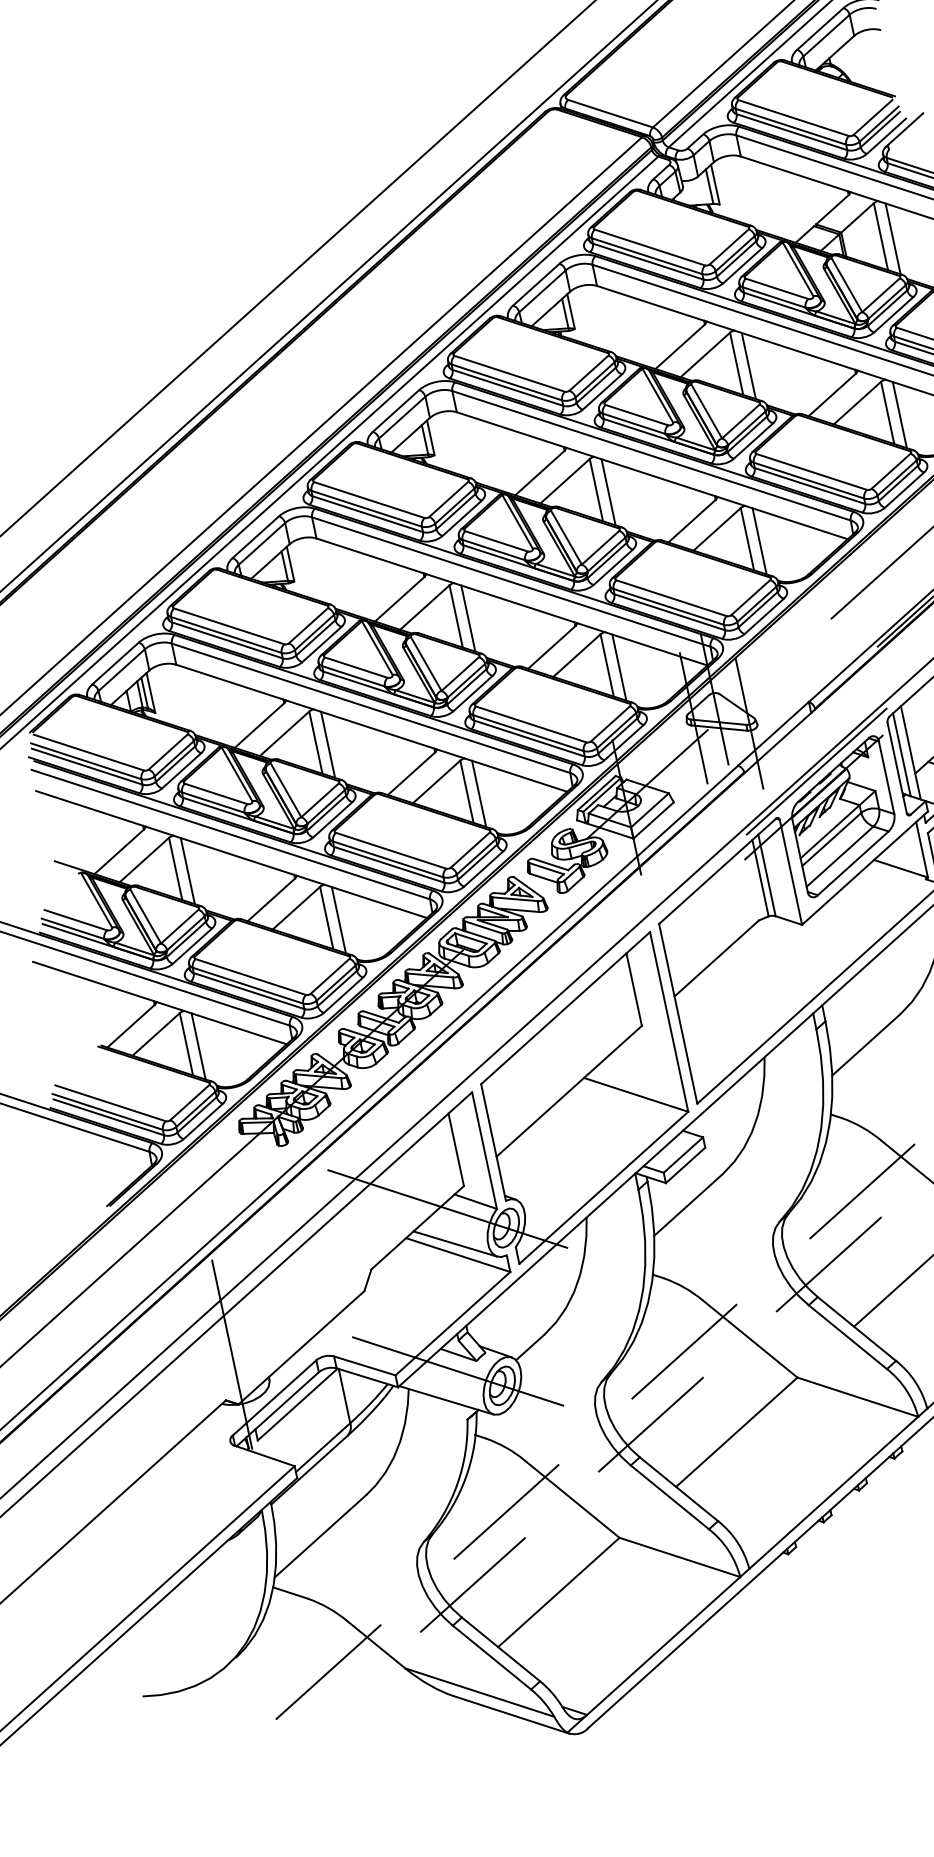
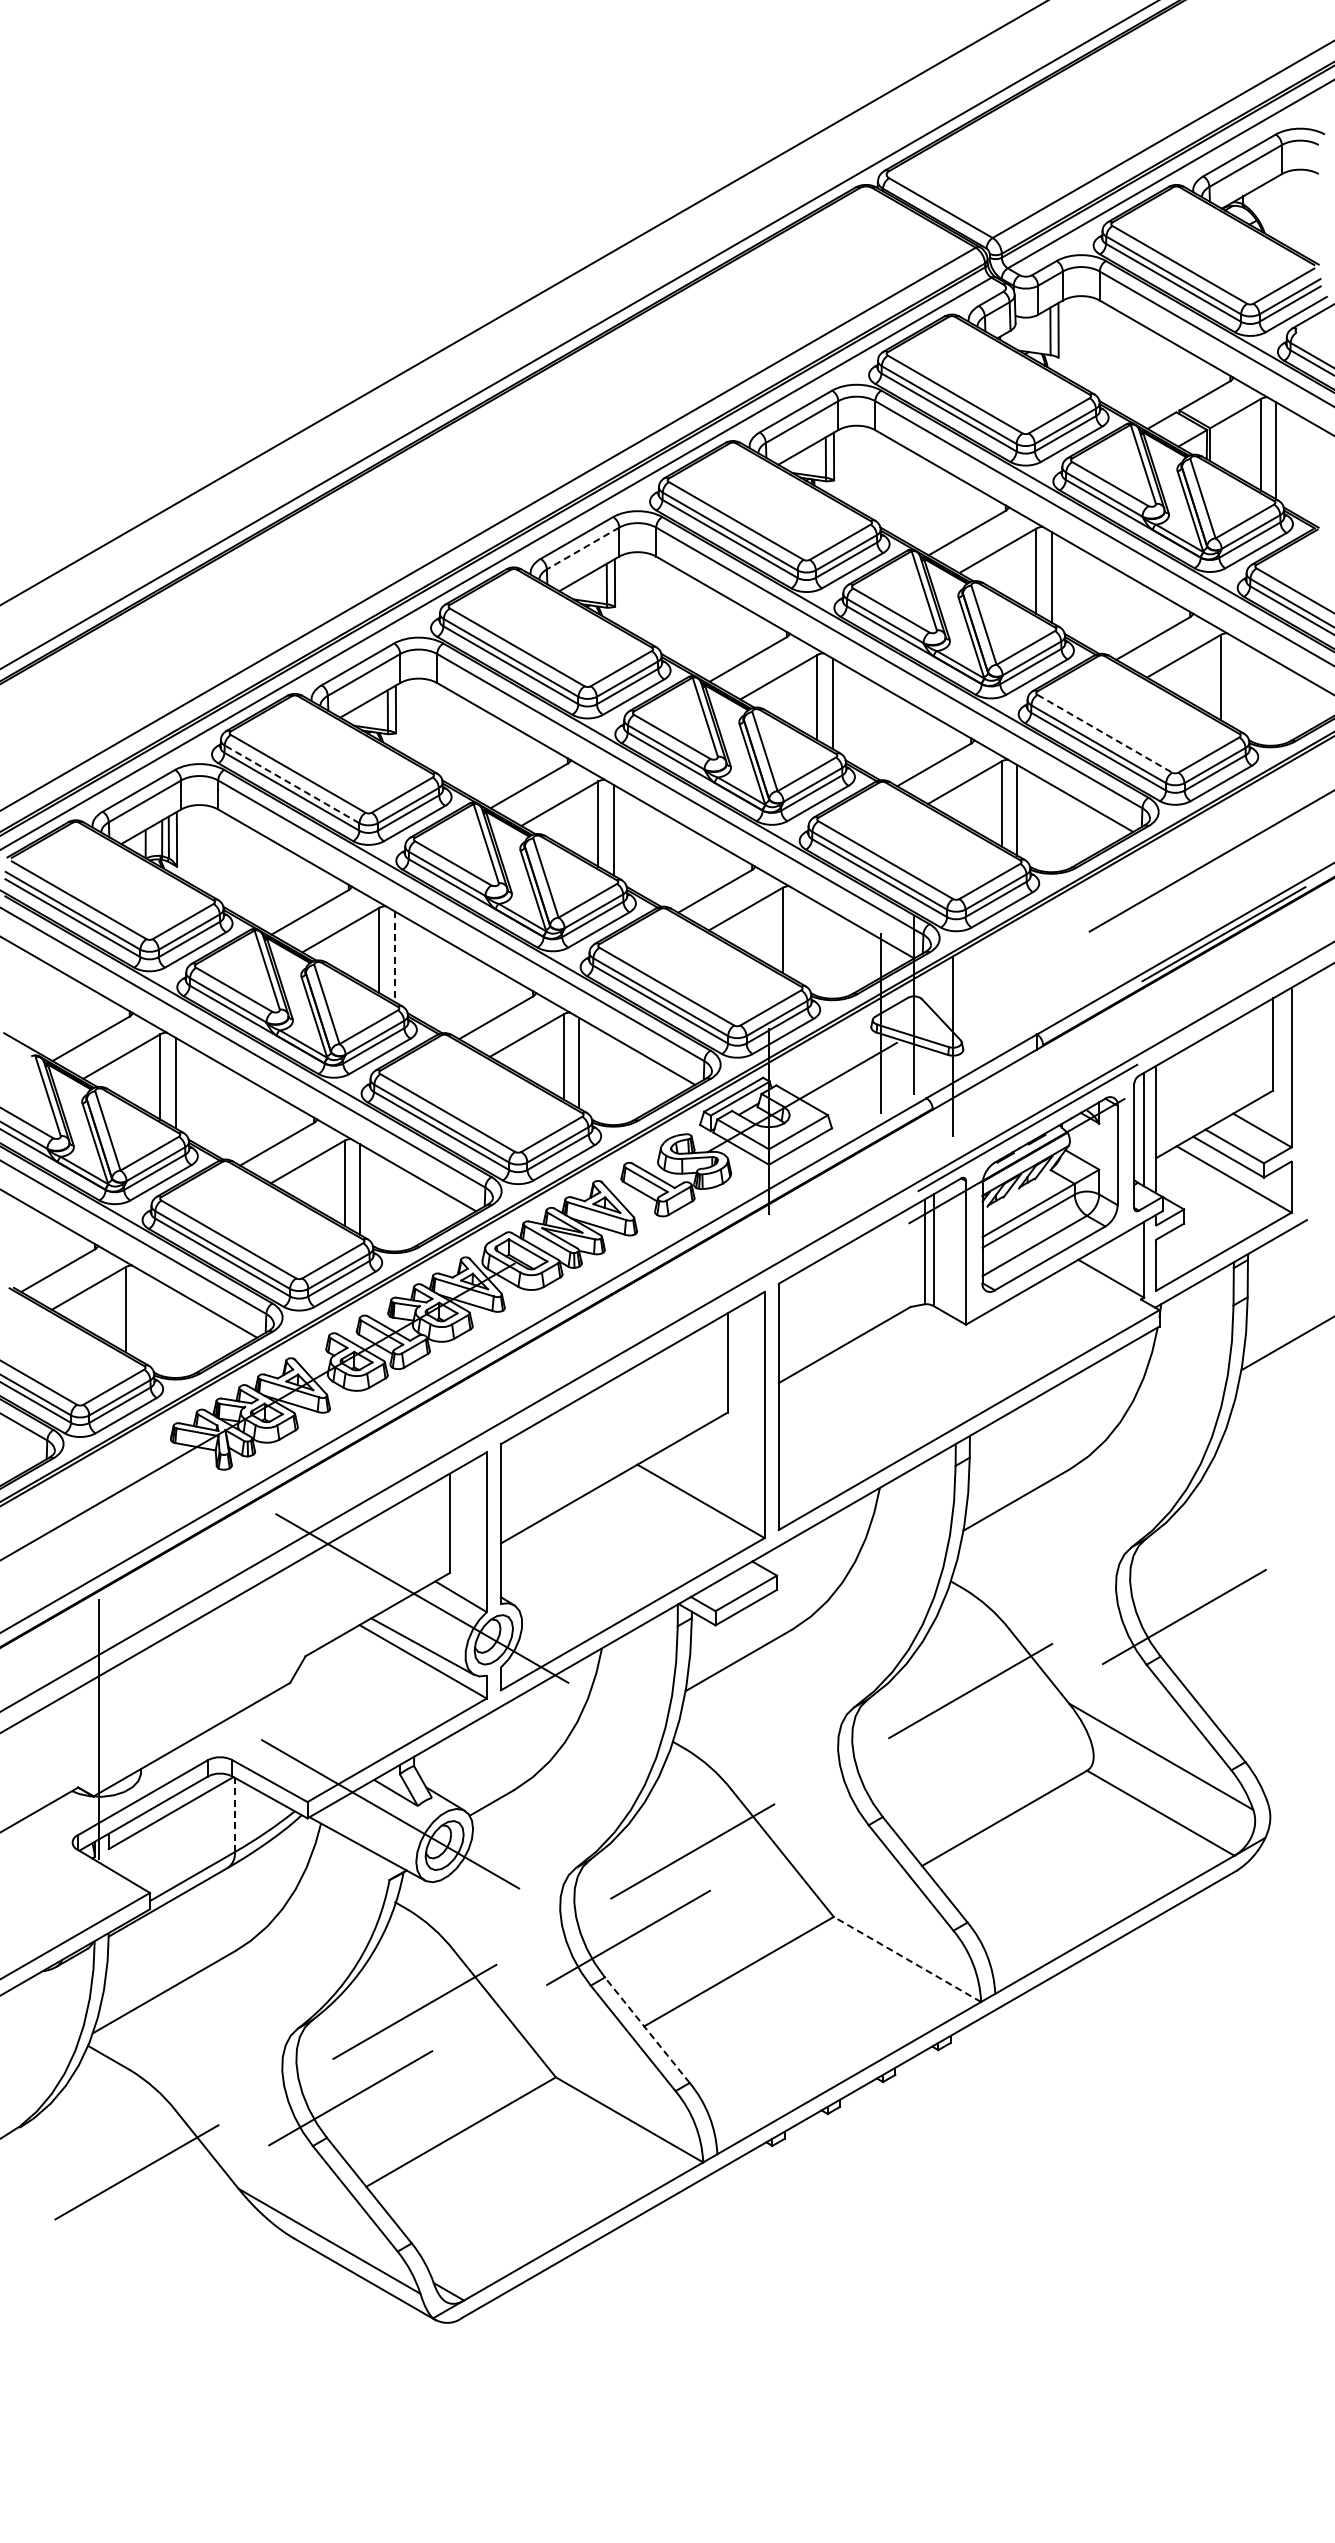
line: (900, 414) -> (1236, 683), removed
line: (402, 417) -> (583, 548), solid -> dashed
line: (811, 471) -> (1104, 733), solid -> dashed
line: (226, 635) -> (292, 784), solid -> dashed
line: (619, 667) -> (798, 936), removed
line: (327, 745) -> (394, 957), solid -> dashed
line: (198, 1046) -> (141, 1315), removed
line: (828, 1263) -> (906, 1776), removed
line: (344, 1395) -> (234, 1814), solid -> dashed
line: (857, 1397) -> (907, 1959), solid -> dashed
line: (679, 1489) -> (647, 2030), solid -> dashed

